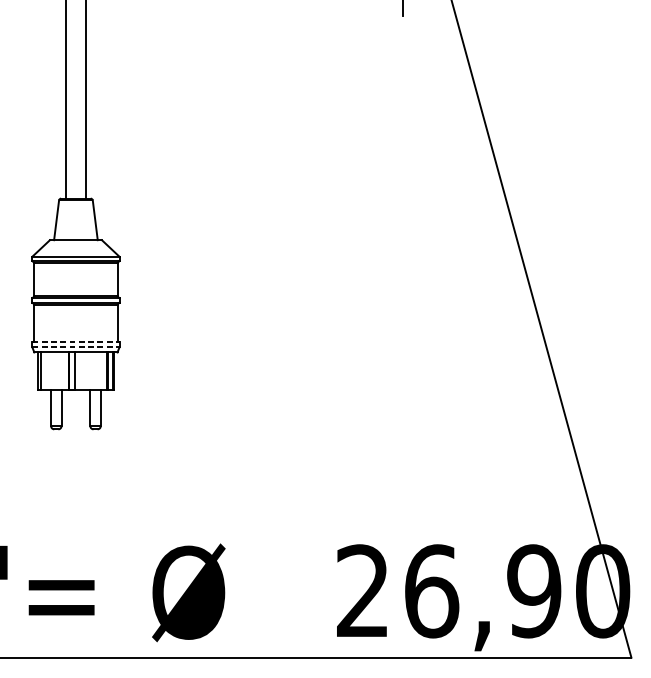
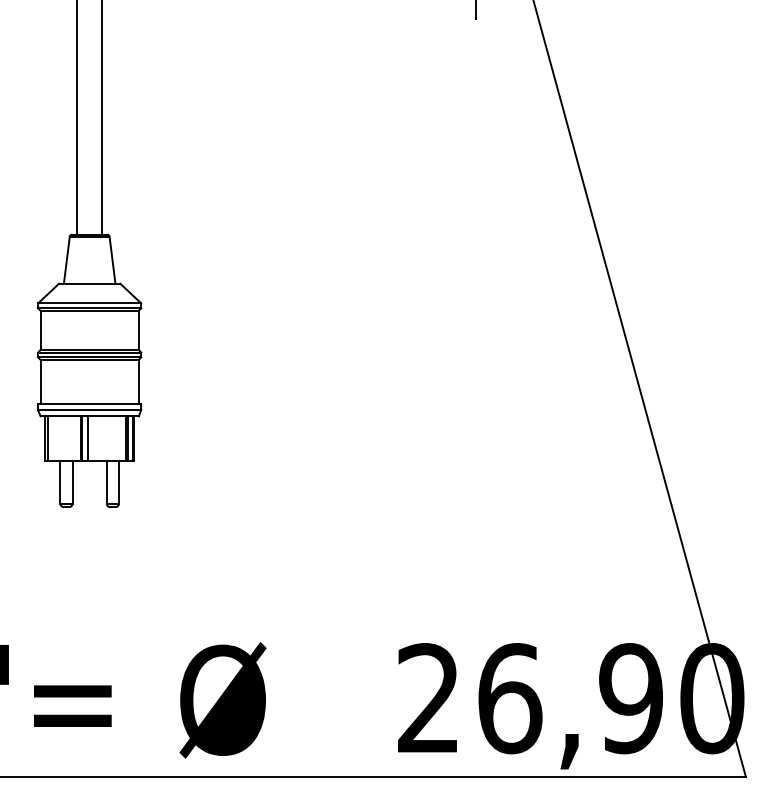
line: (75, 342) -> (89, 404), dashed -> solid
line: (75, 347) -> (89, 410), dashed -> solid

